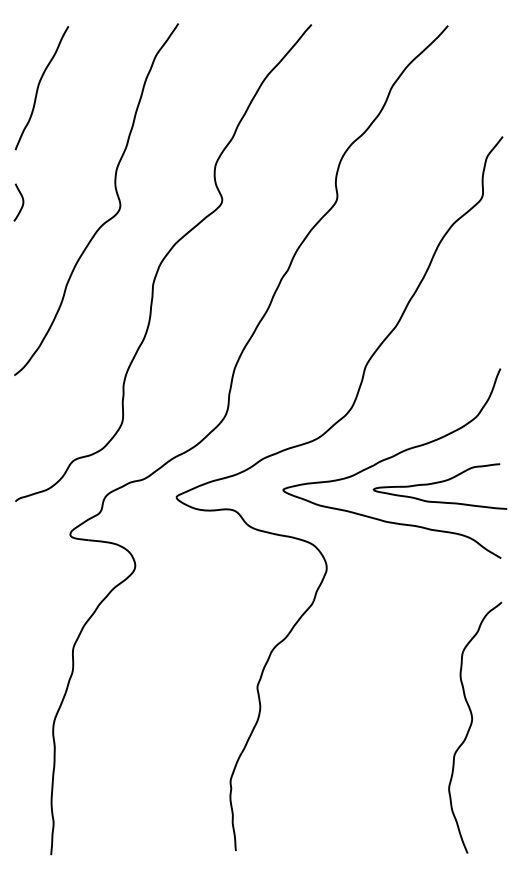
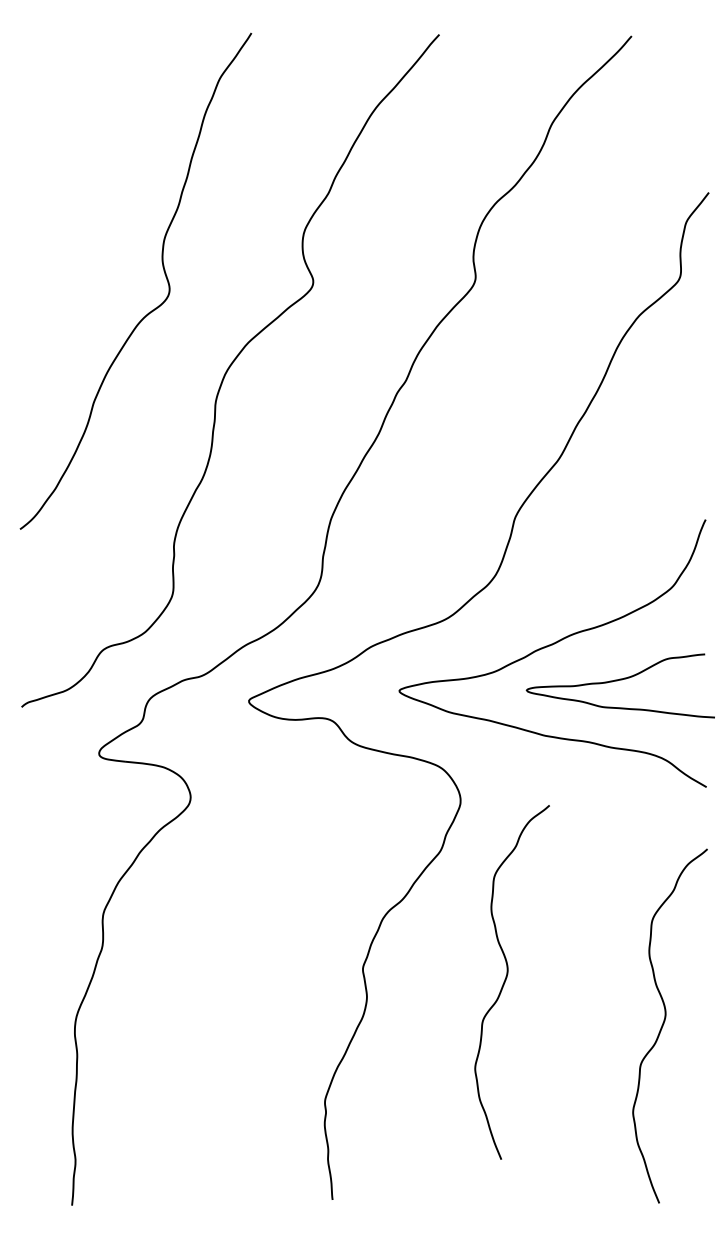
curve: (39, 86) -> (55, 121), removed
curve: (22, 202) -> (31, 285), removed
curve: (359, 695) -> (506, 980), added

